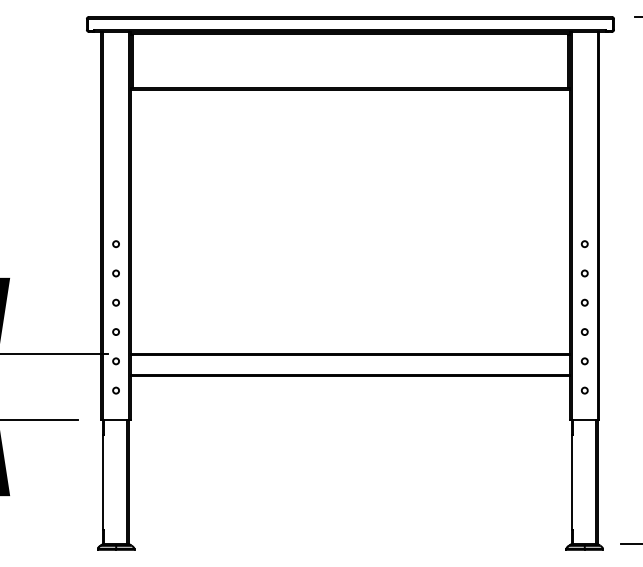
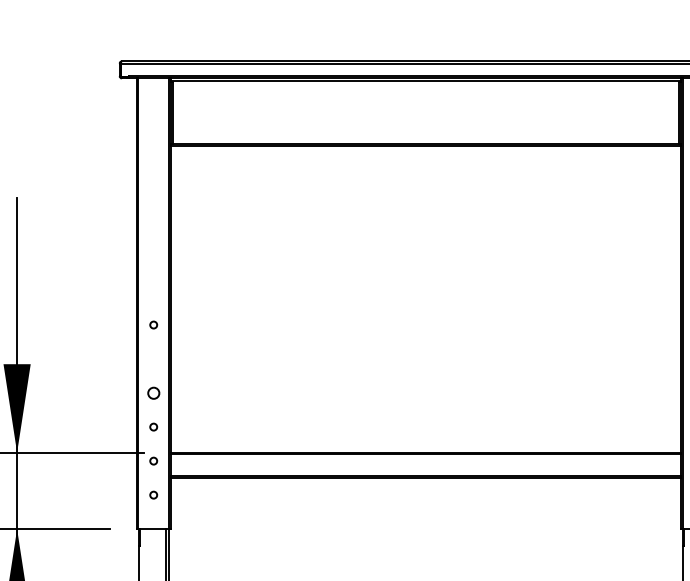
circle: (115, 273) -> (153, 359), removed
circle: (115, 302) -> (153, 392), size x1.6

